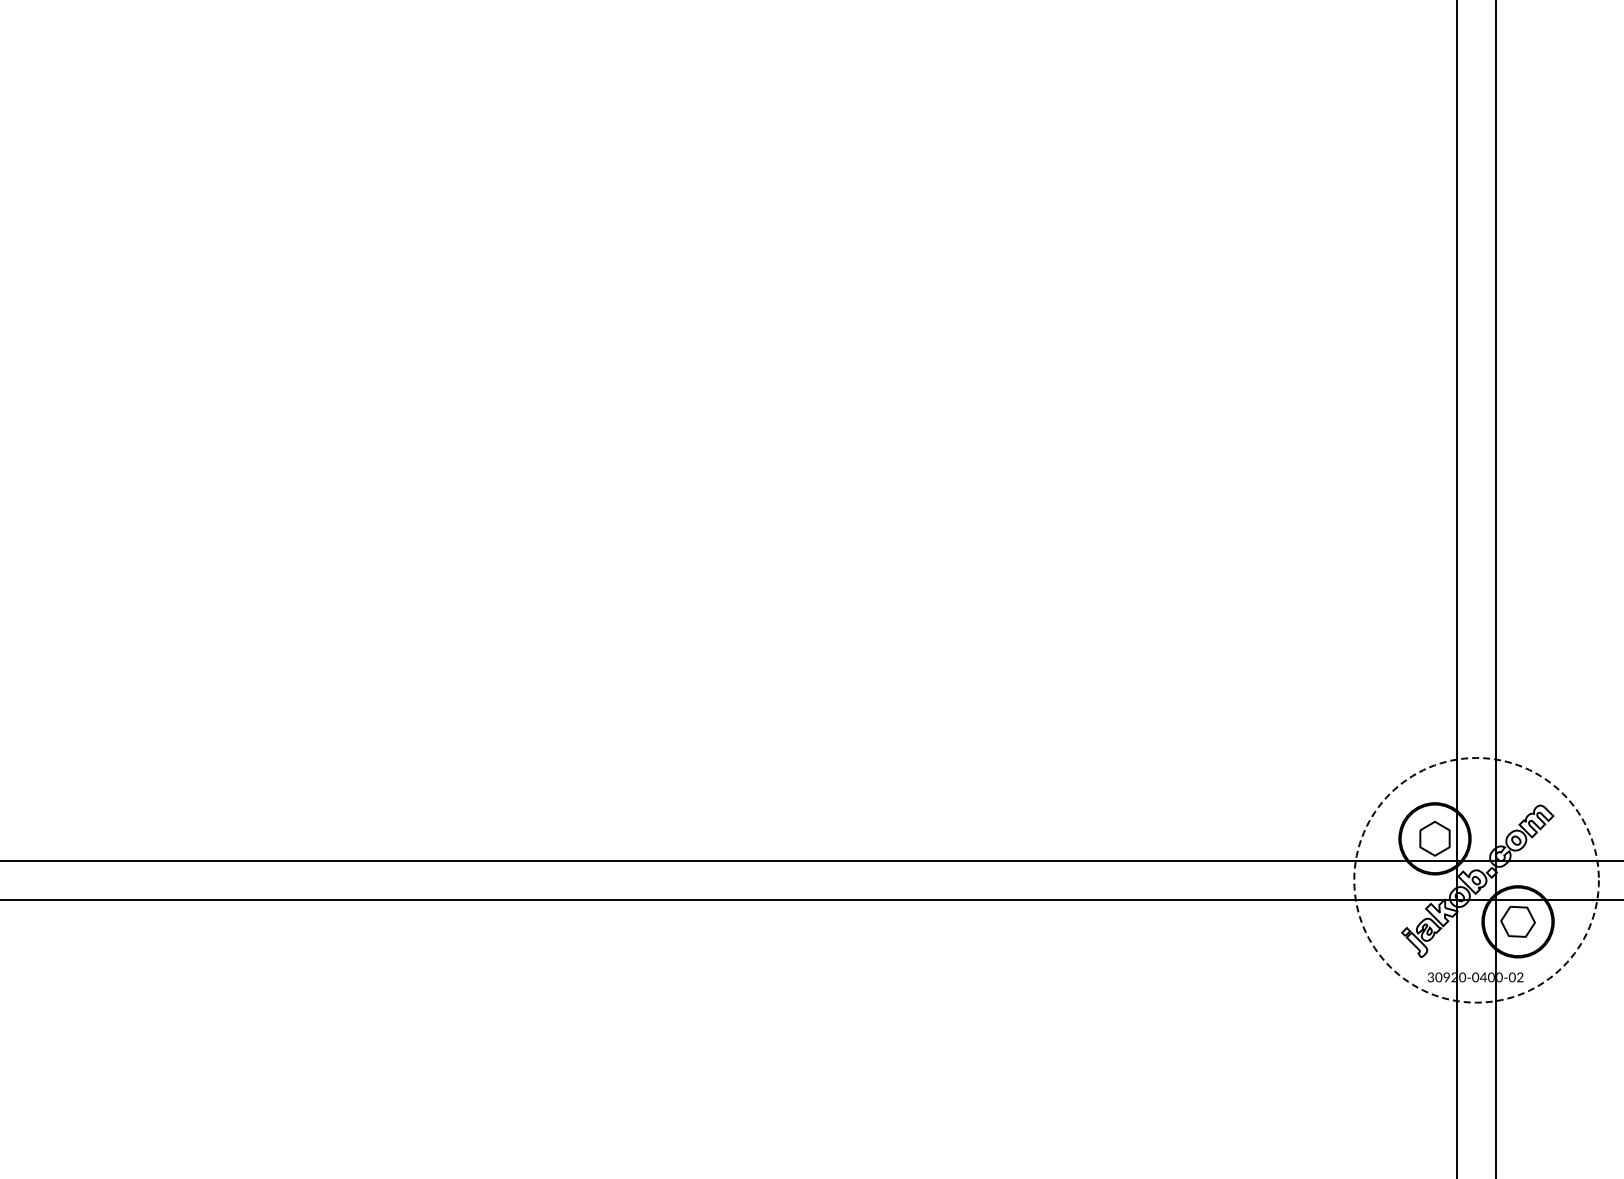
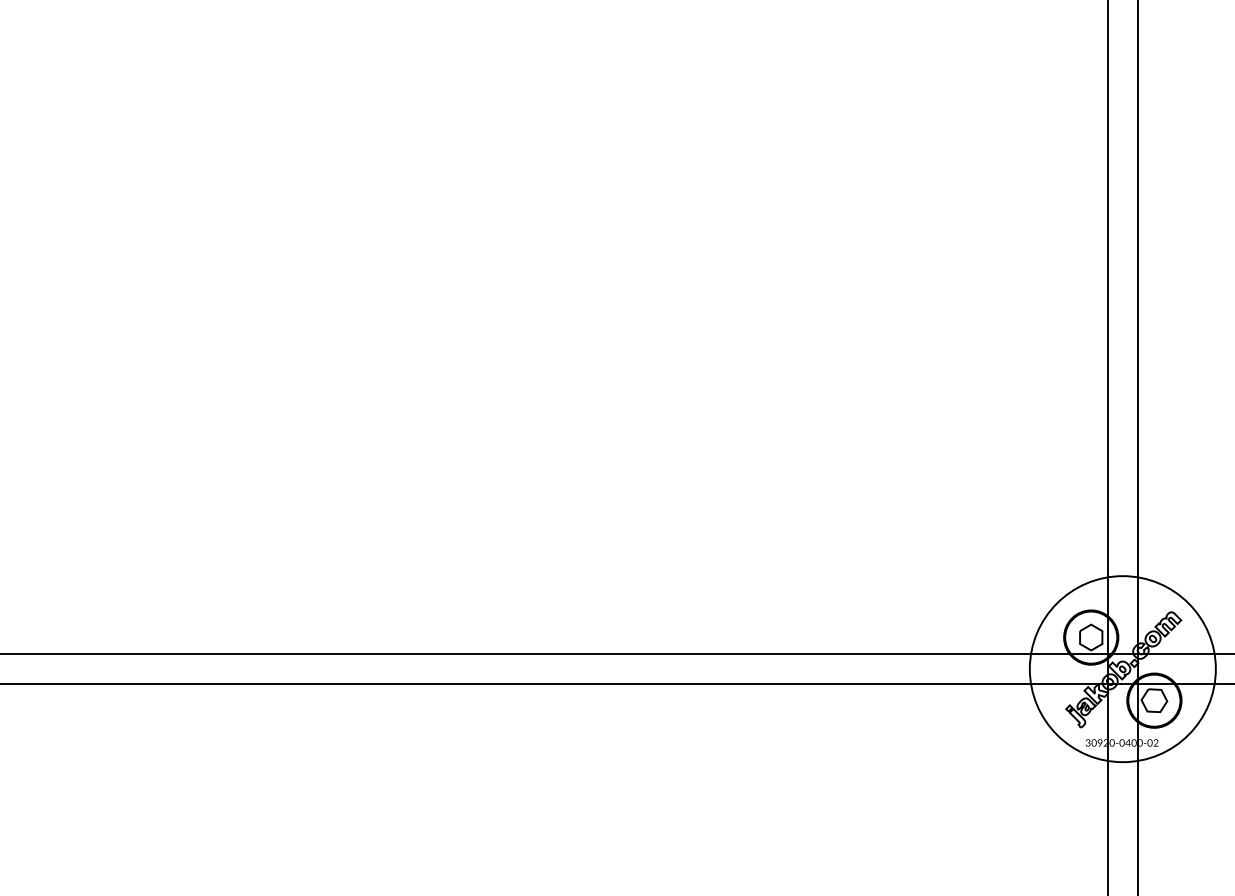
circle: (1476, 880) -> (1122, 669), dashed -> solid

